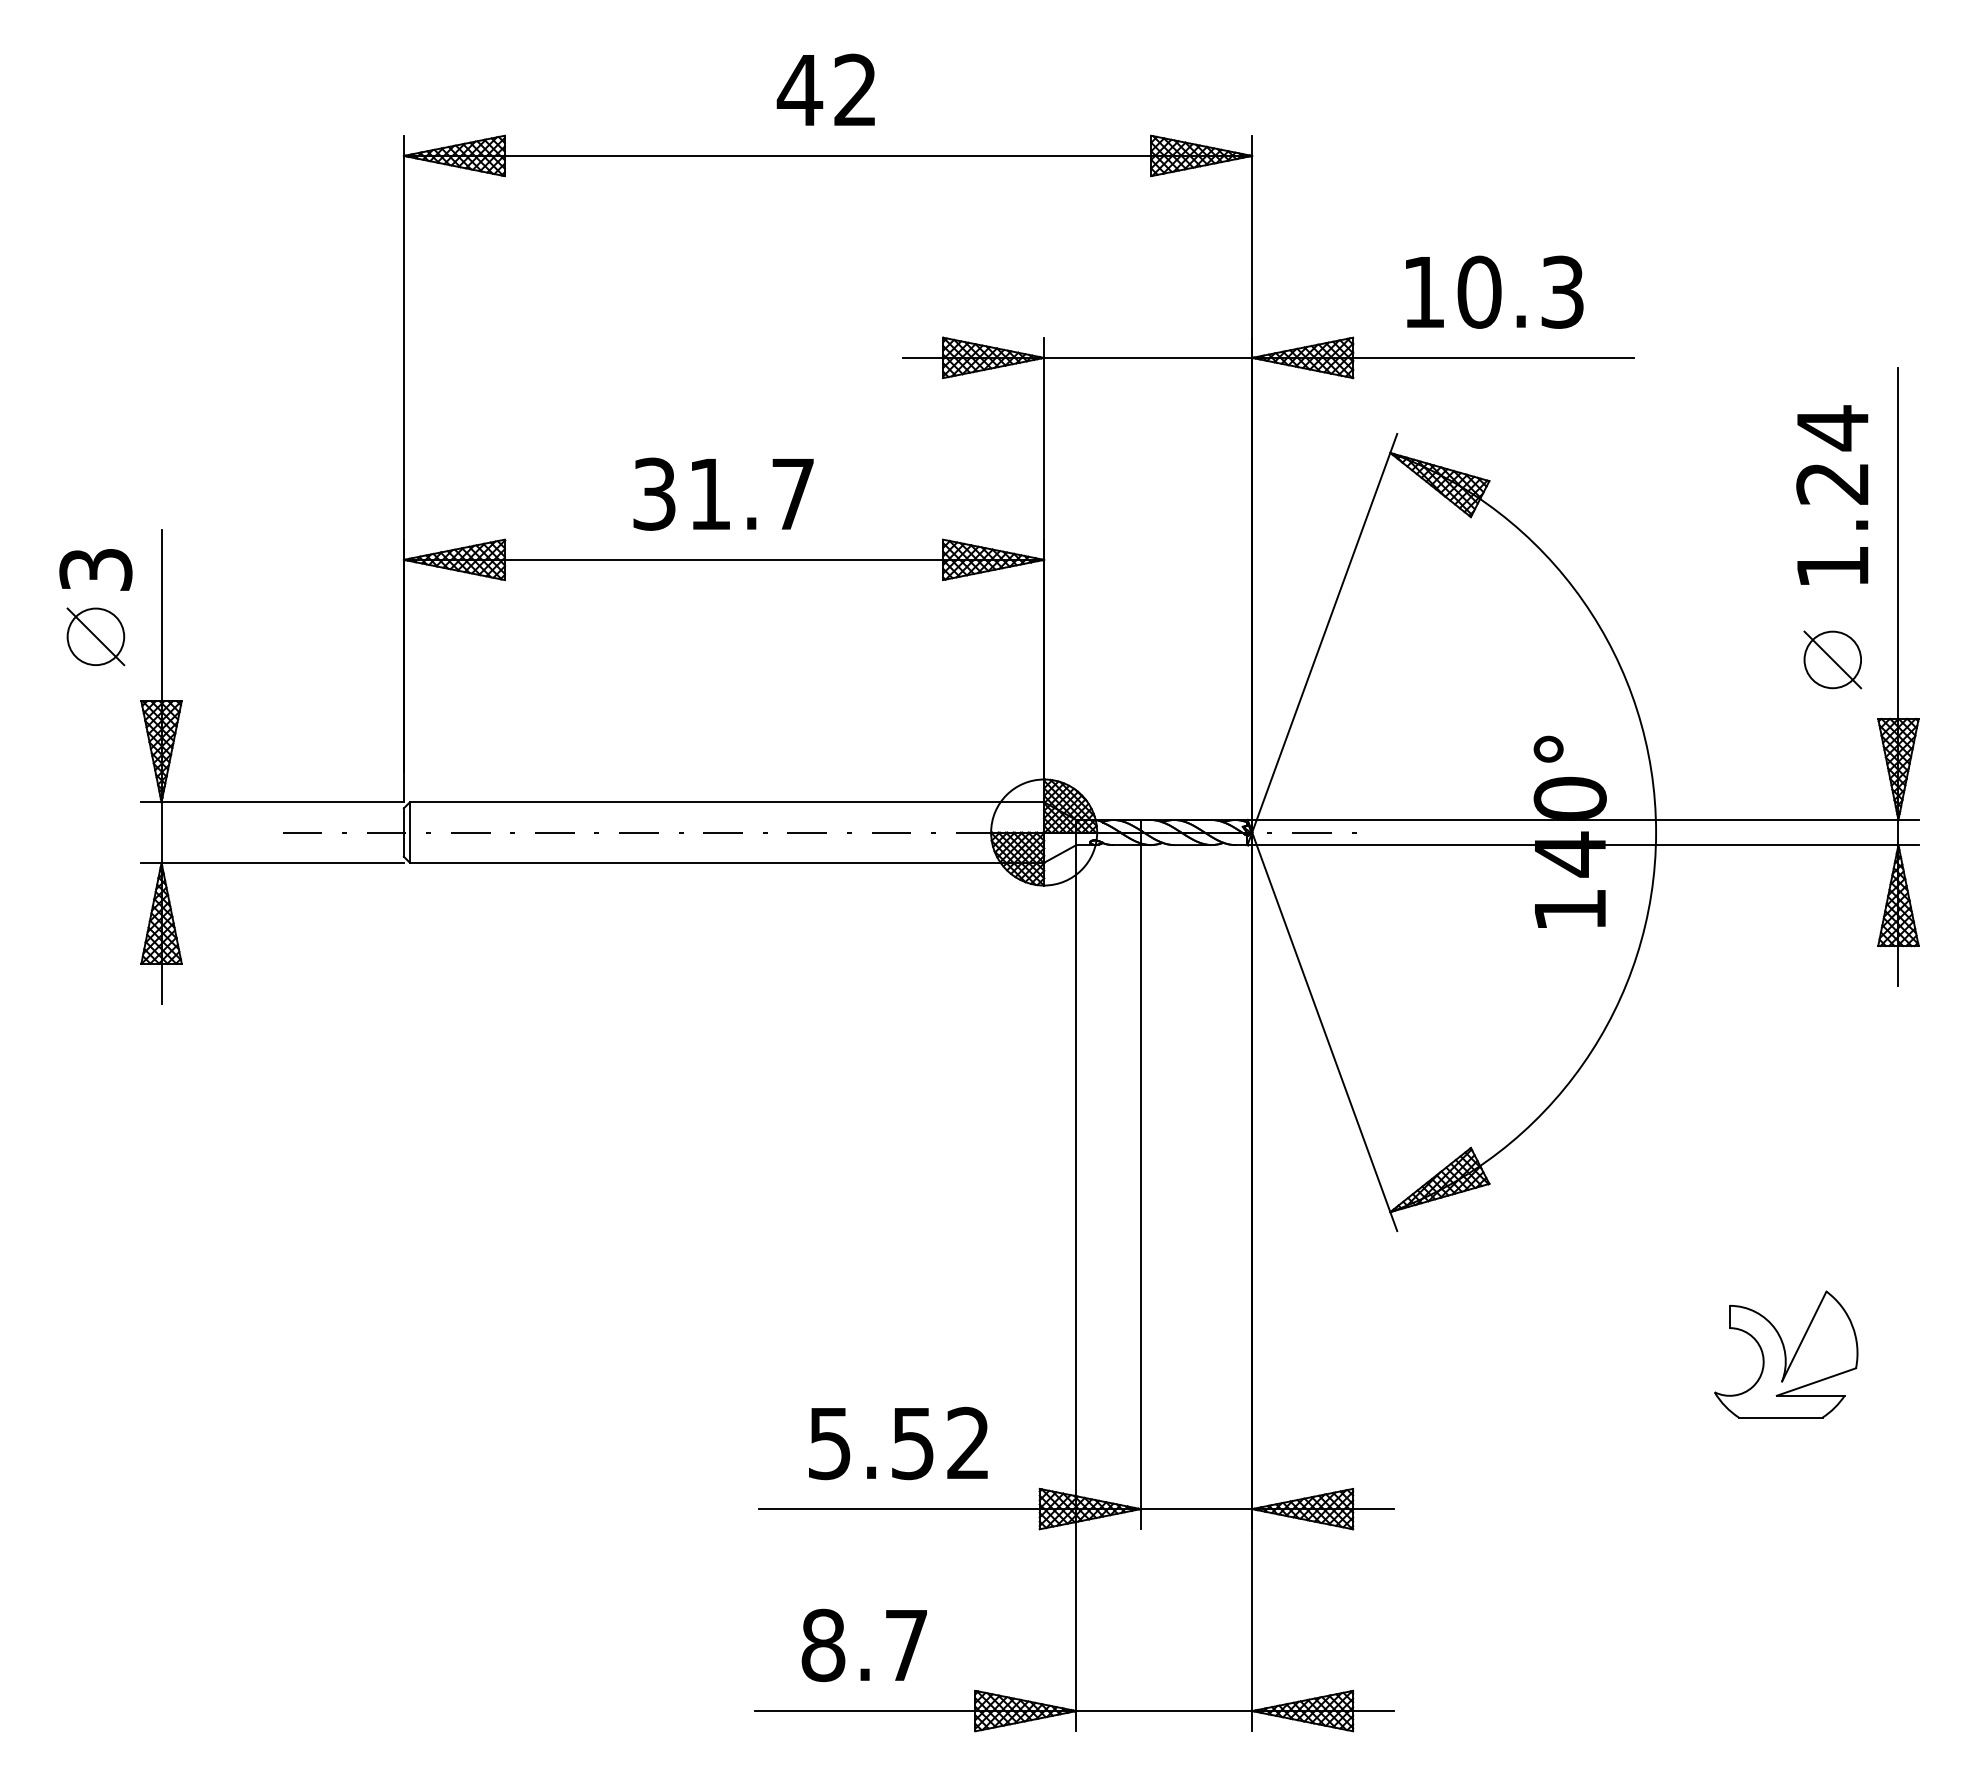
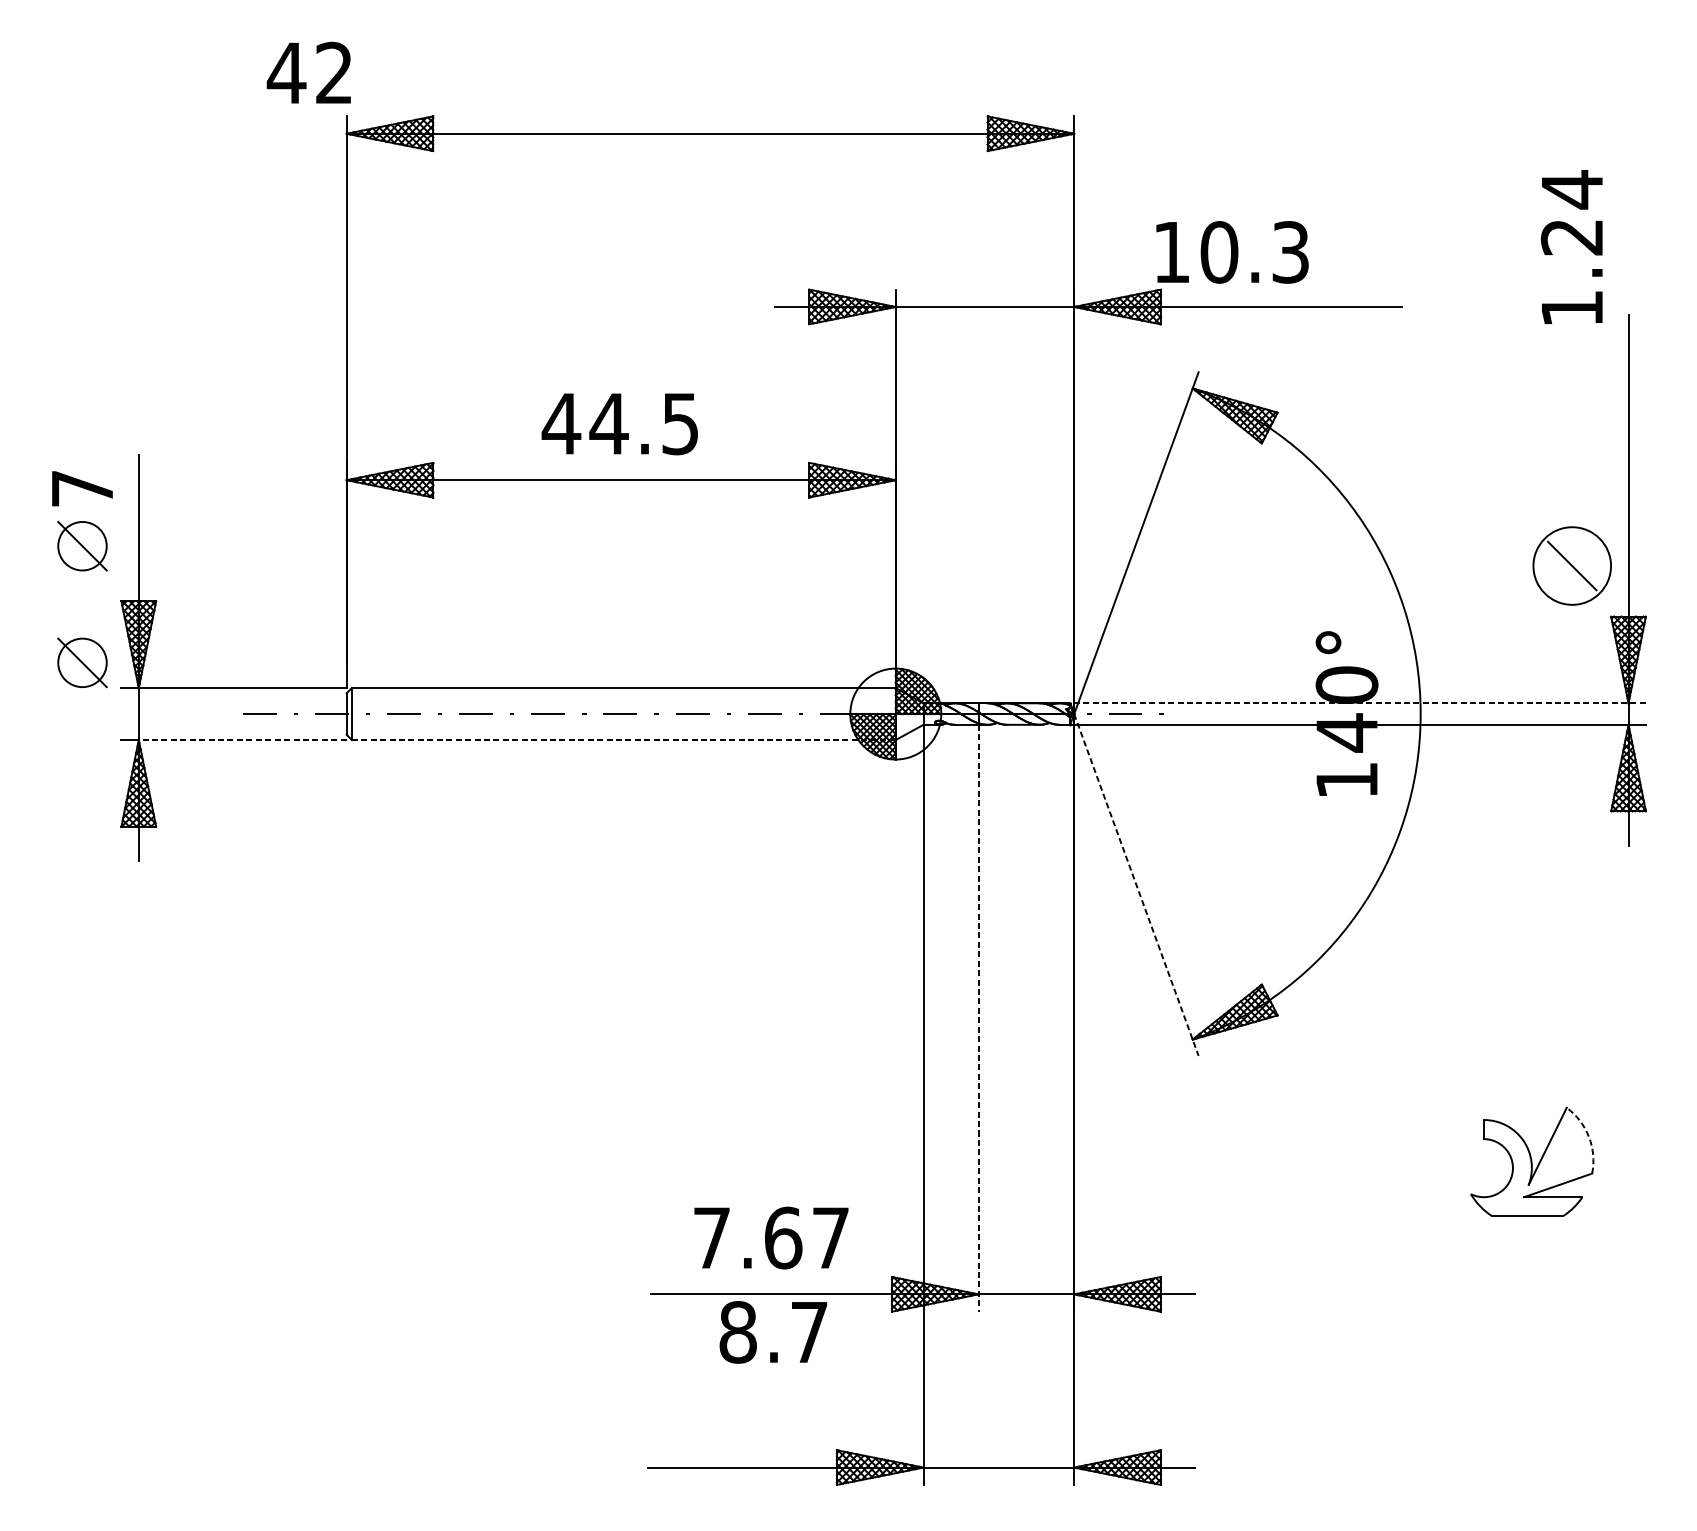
text: (825, 89) -> (308, 72), moved
text: (1494, 291) -> (1232, 251), moved
text: (722, 493) -> (619, 423), 31.7 -> 44.5
text: (1832, 494) -> (1571, 246), moved
text: (95, 569) -> (82, 488), 3 -> 7
circle: (1832, 659) -> (1571, 565), size x1.6
part: (95, 772) -> (82, 662), added
line: (1583, 820) -> (1358, 703), solid -> dashed
line: (282, 862) -> (242, 739), solid -> dashed
line: (727, 862) -> (624, 739), solid -> dashed
line: (1324, 1032) -> (1136, 885), solid -> dashed
line: (1140, 1187) -> (978, 1018), solid -> dashed
arc: (1852, 1325) -> (1589, 1136), solid -> dashed
text: (898, 1443) -> (770, 1238), 5.52 -> 7.67
text: (863, 1645) -> (772, 1332), moved

